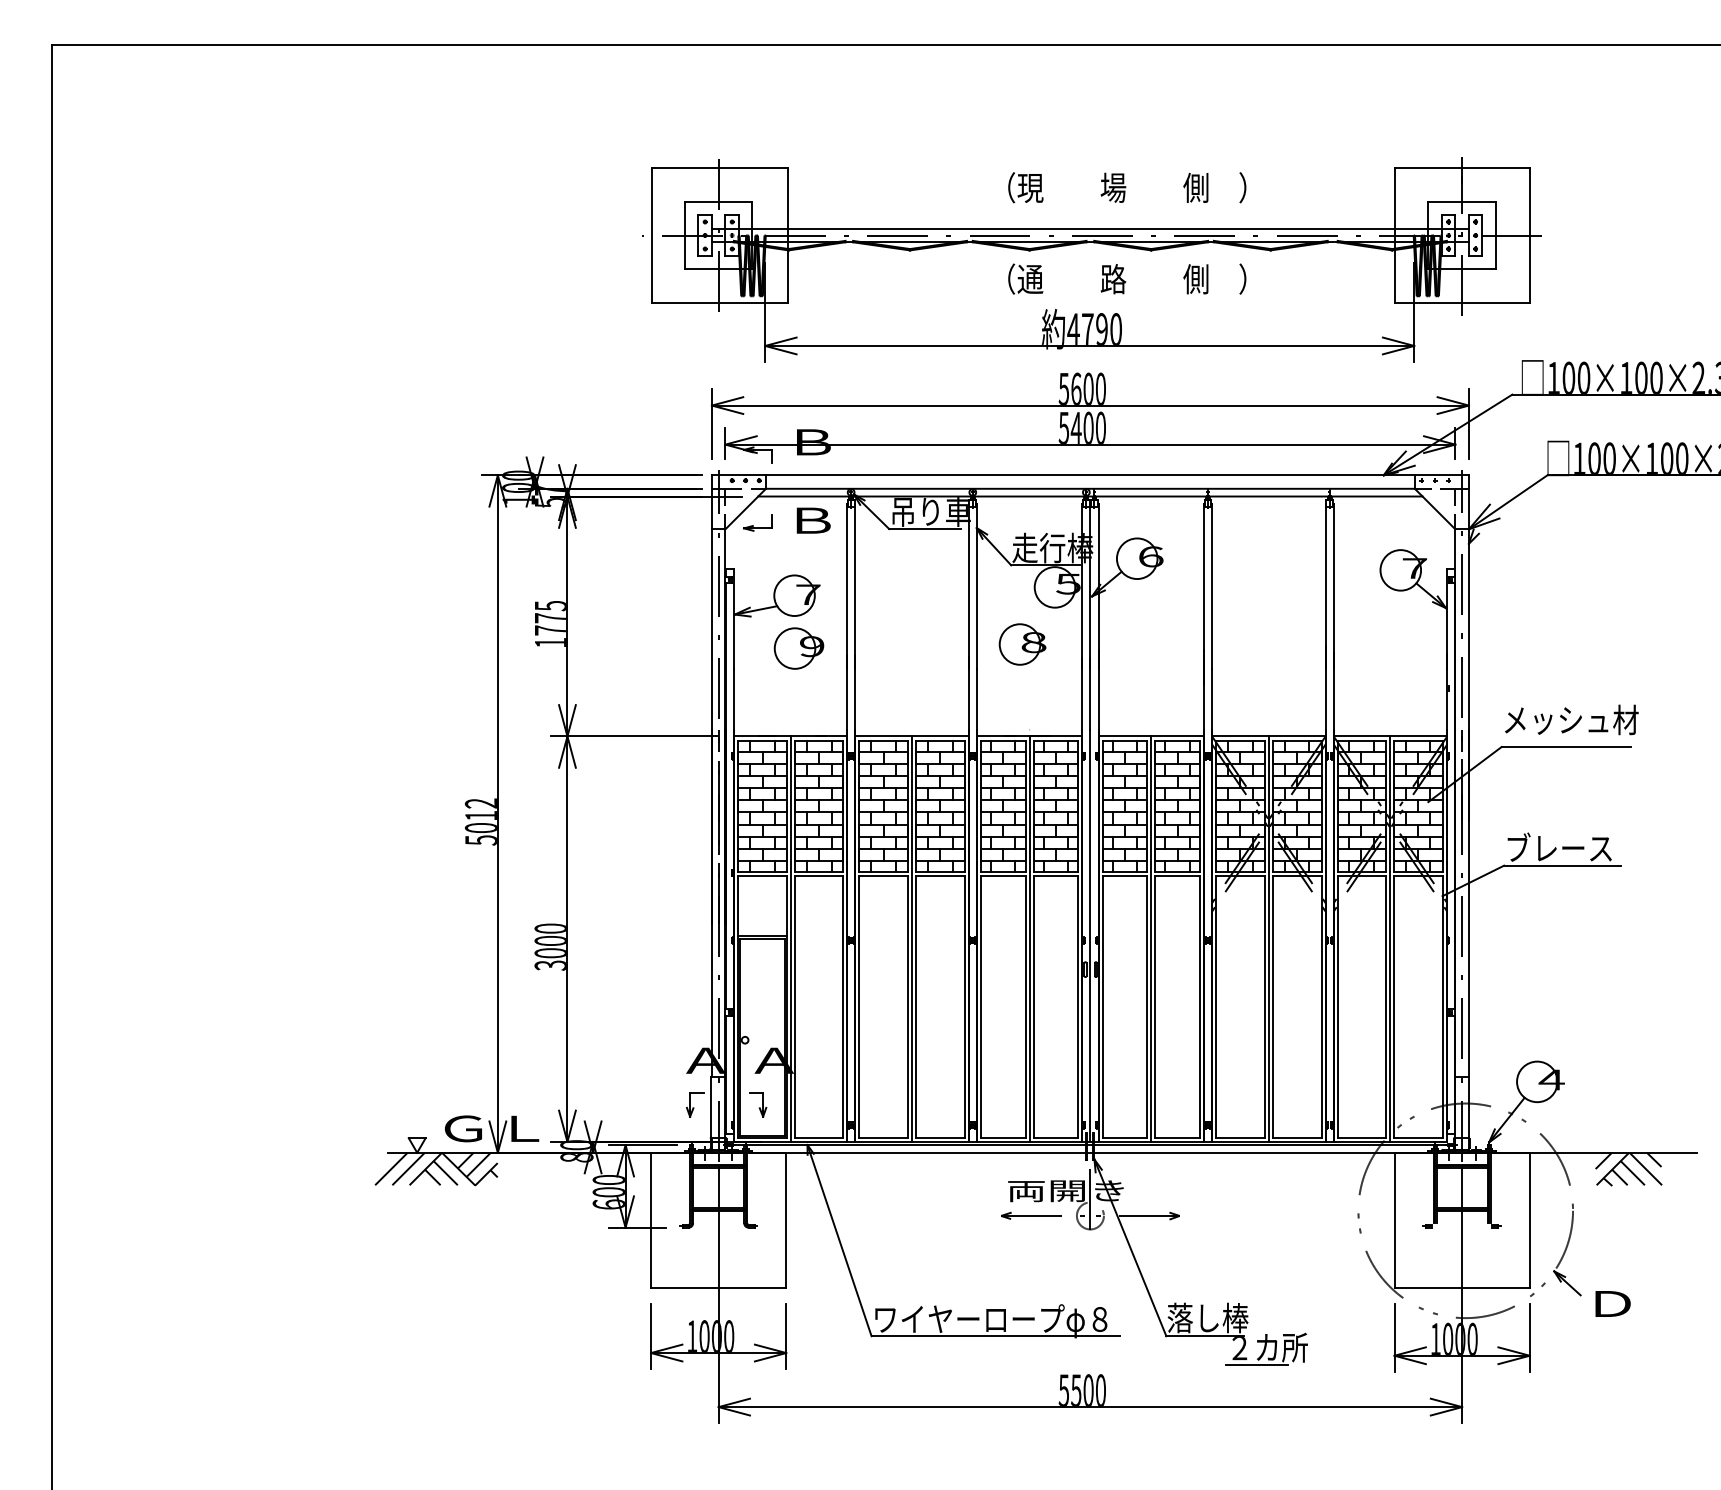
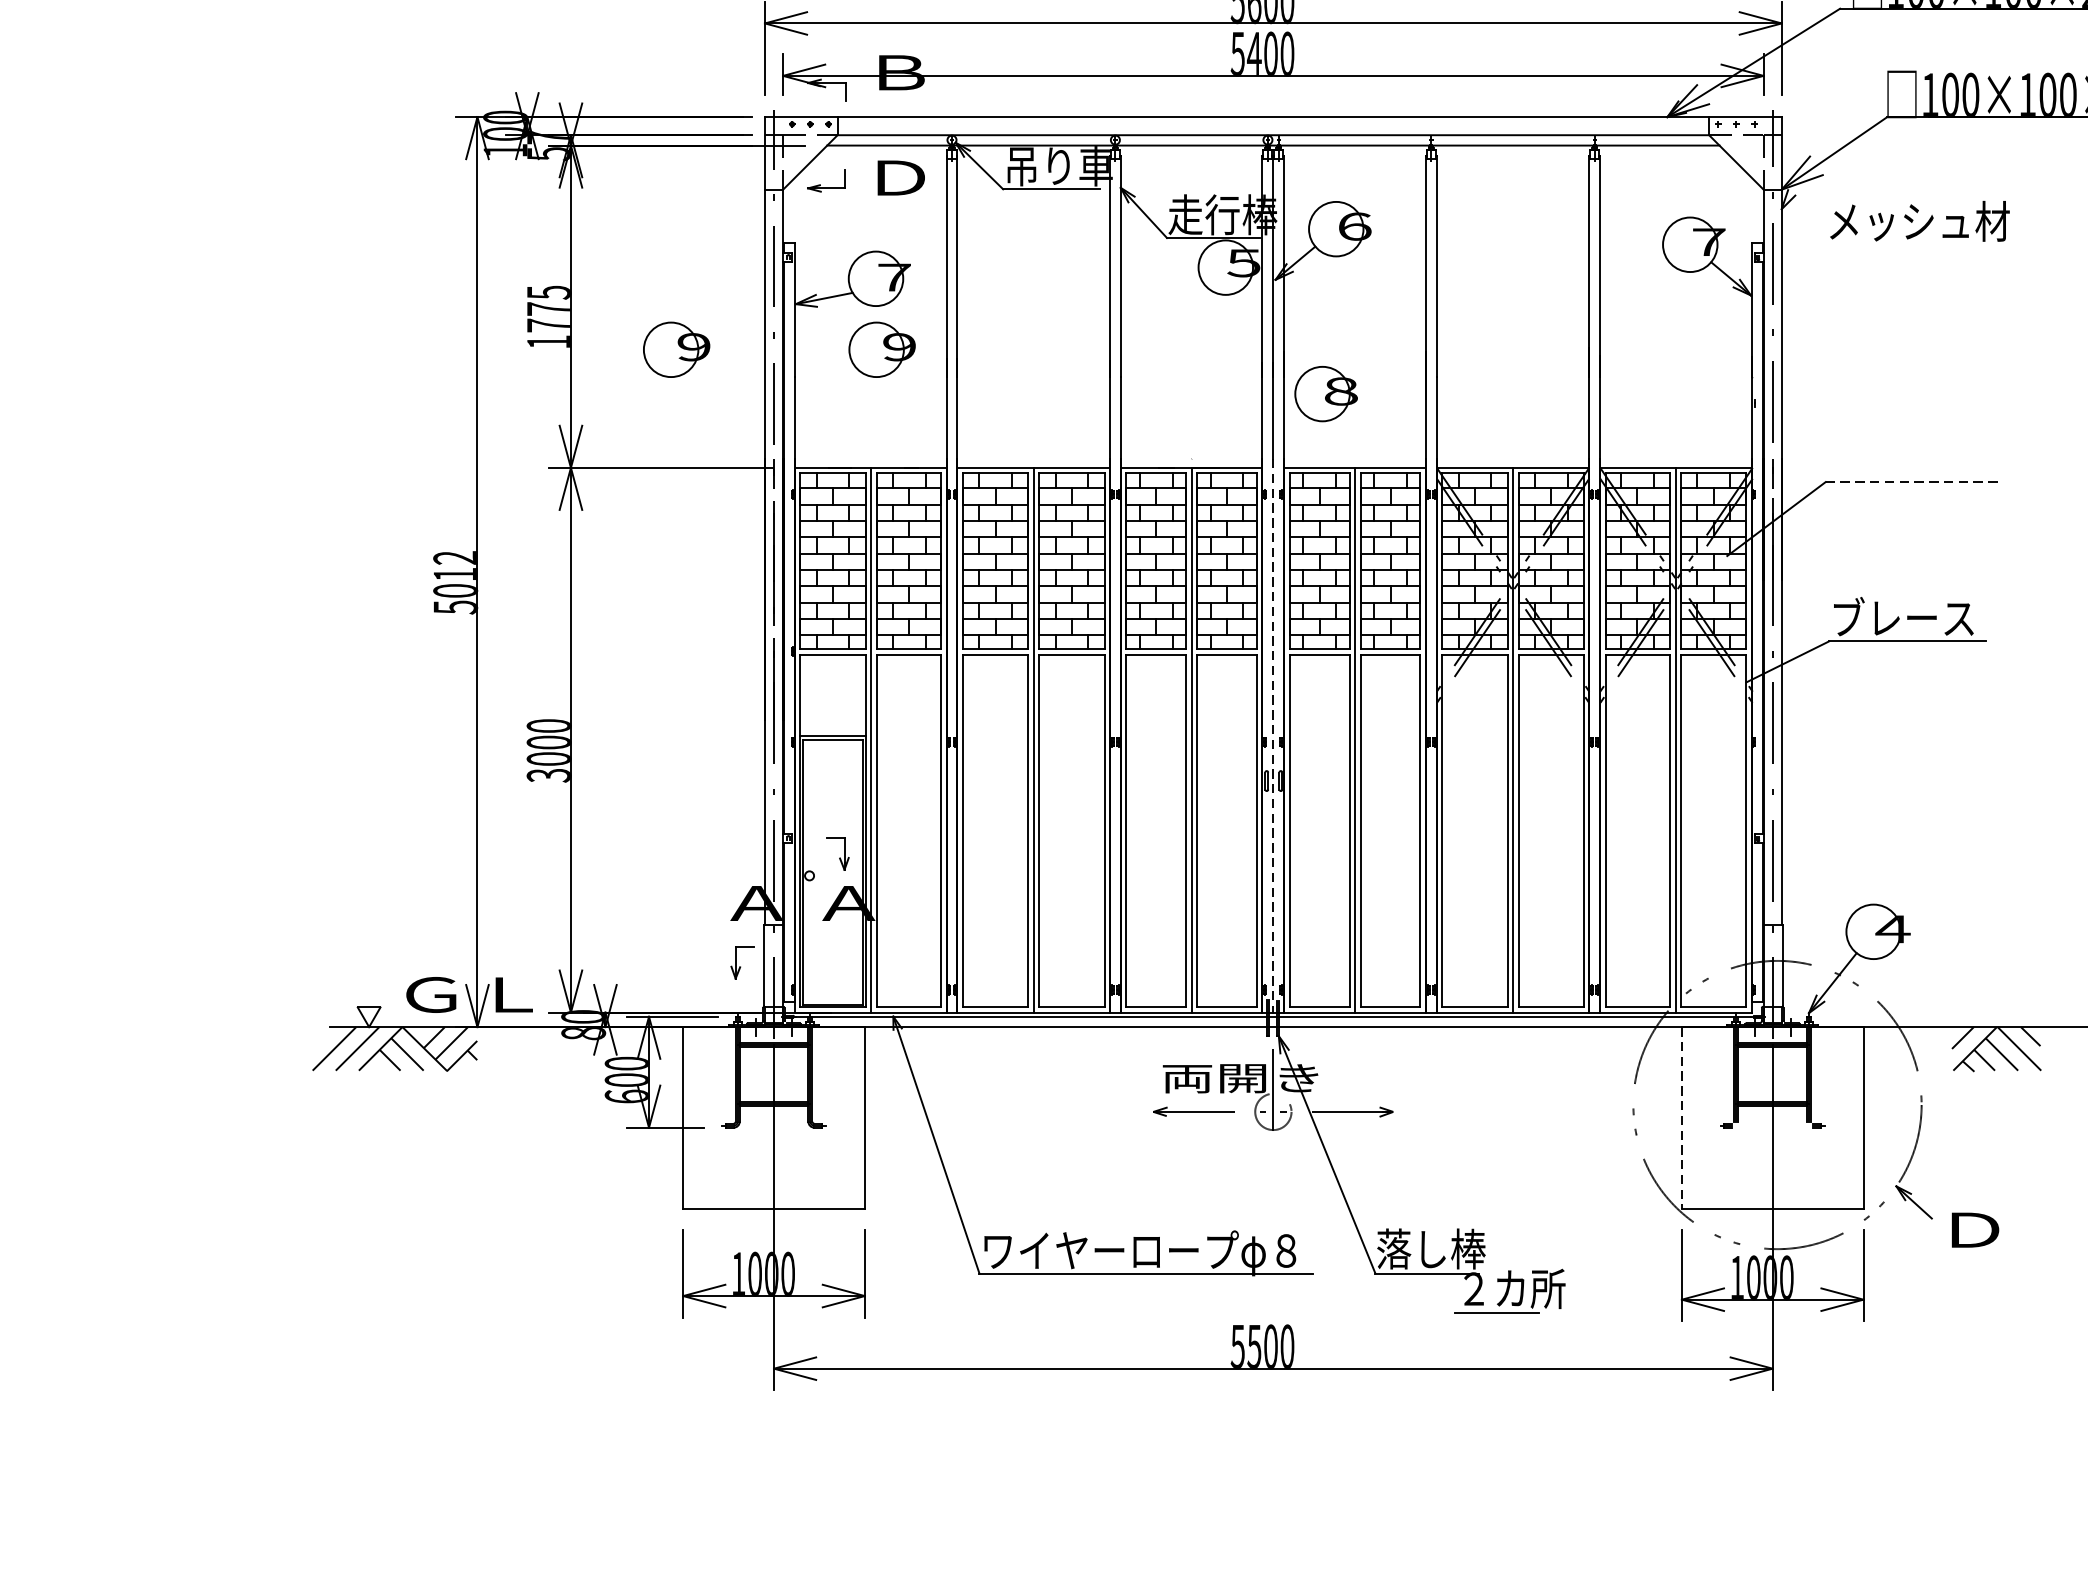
text: (812, 520) -> (900, 177), Ｂ -> Ｄ
part: (1022, 644) -> (1325, 394), moved
part: (645, 648) -> (675, 349), added
text: (1571, 719) -> (1919, 220), moved
line: (1566, 747) -> (1912, 482), solid -> dashed
line: (1090, 936) -> (1273, 736), solid -> dashed
part: (758, 1104) -> (838, 853), moved
line: (1394, 1220) -> (1681, 1118), solid -> dashed

